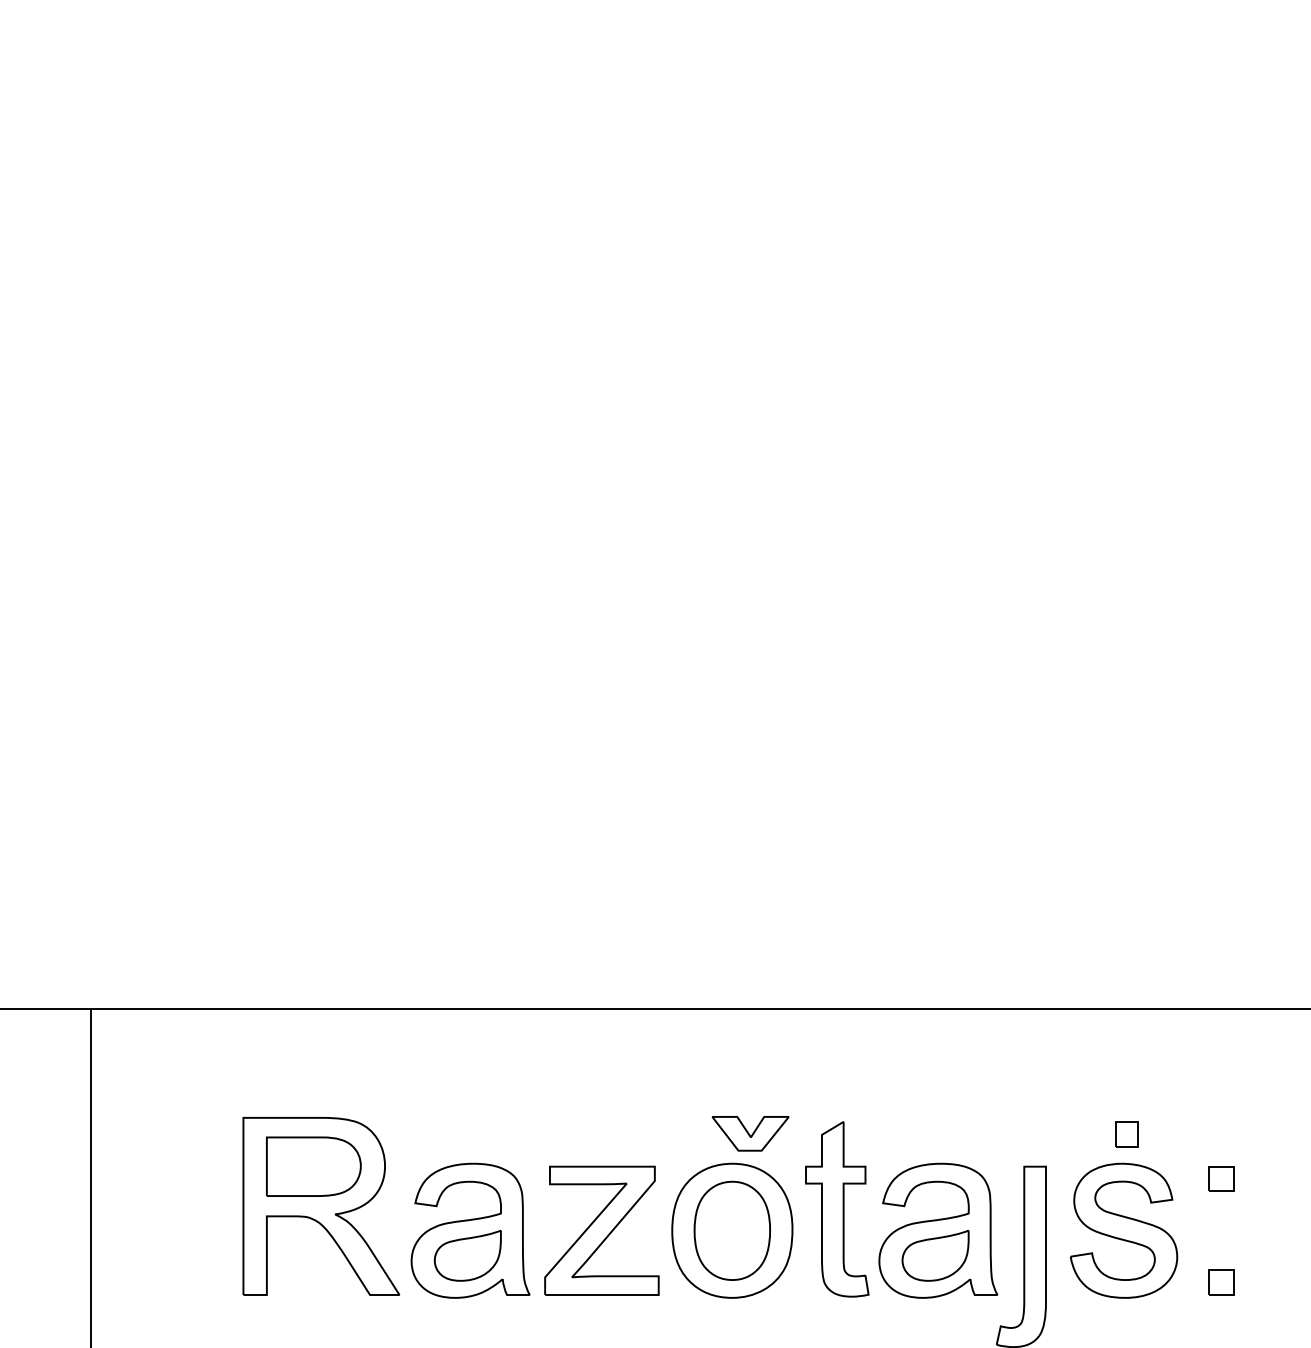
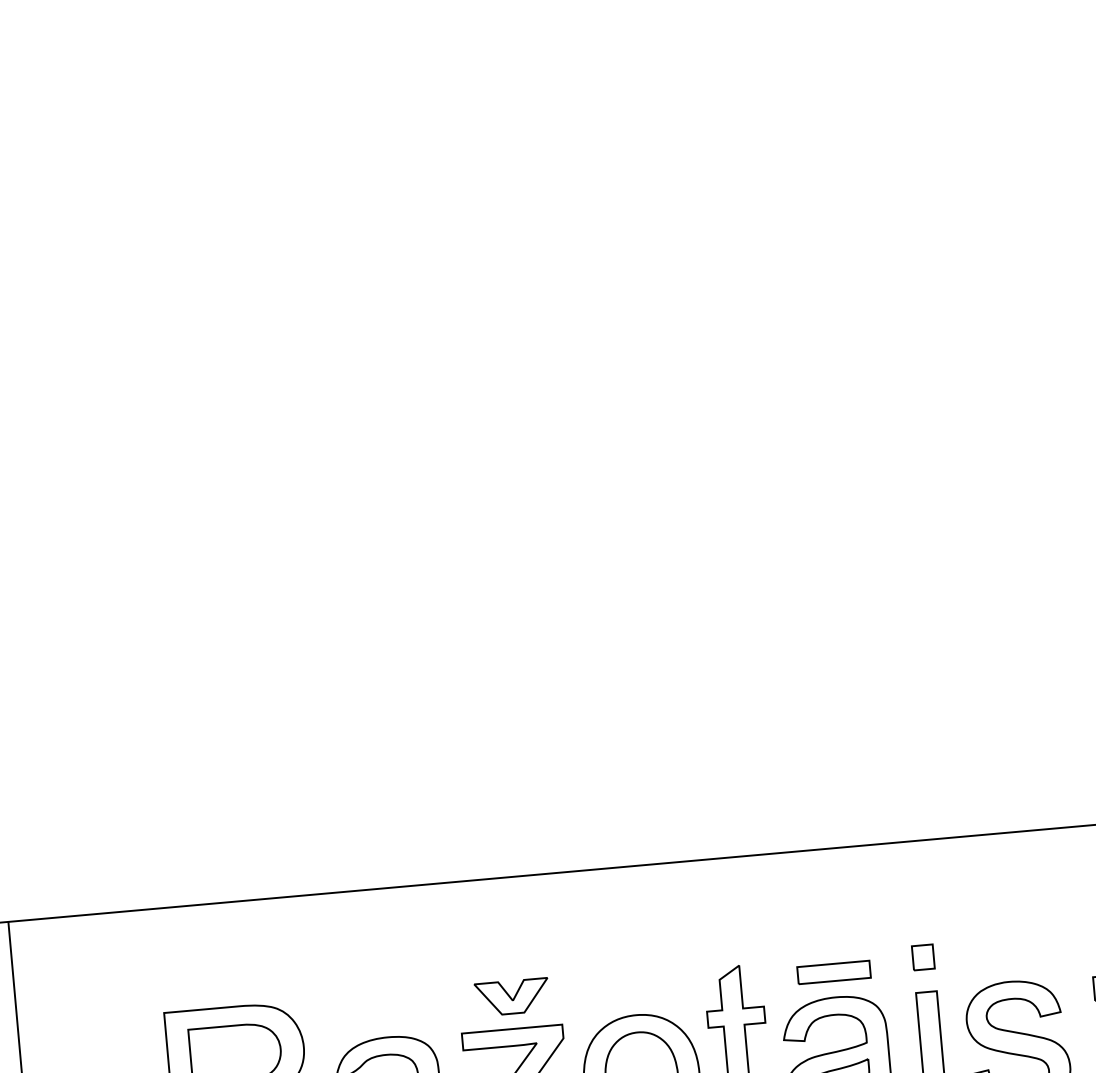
part: (750, 1133) -> (512, 997), moved
part: (1126, 1134) -> (922, 957), moved
part: (941, 1137) -> (834, 972), added

